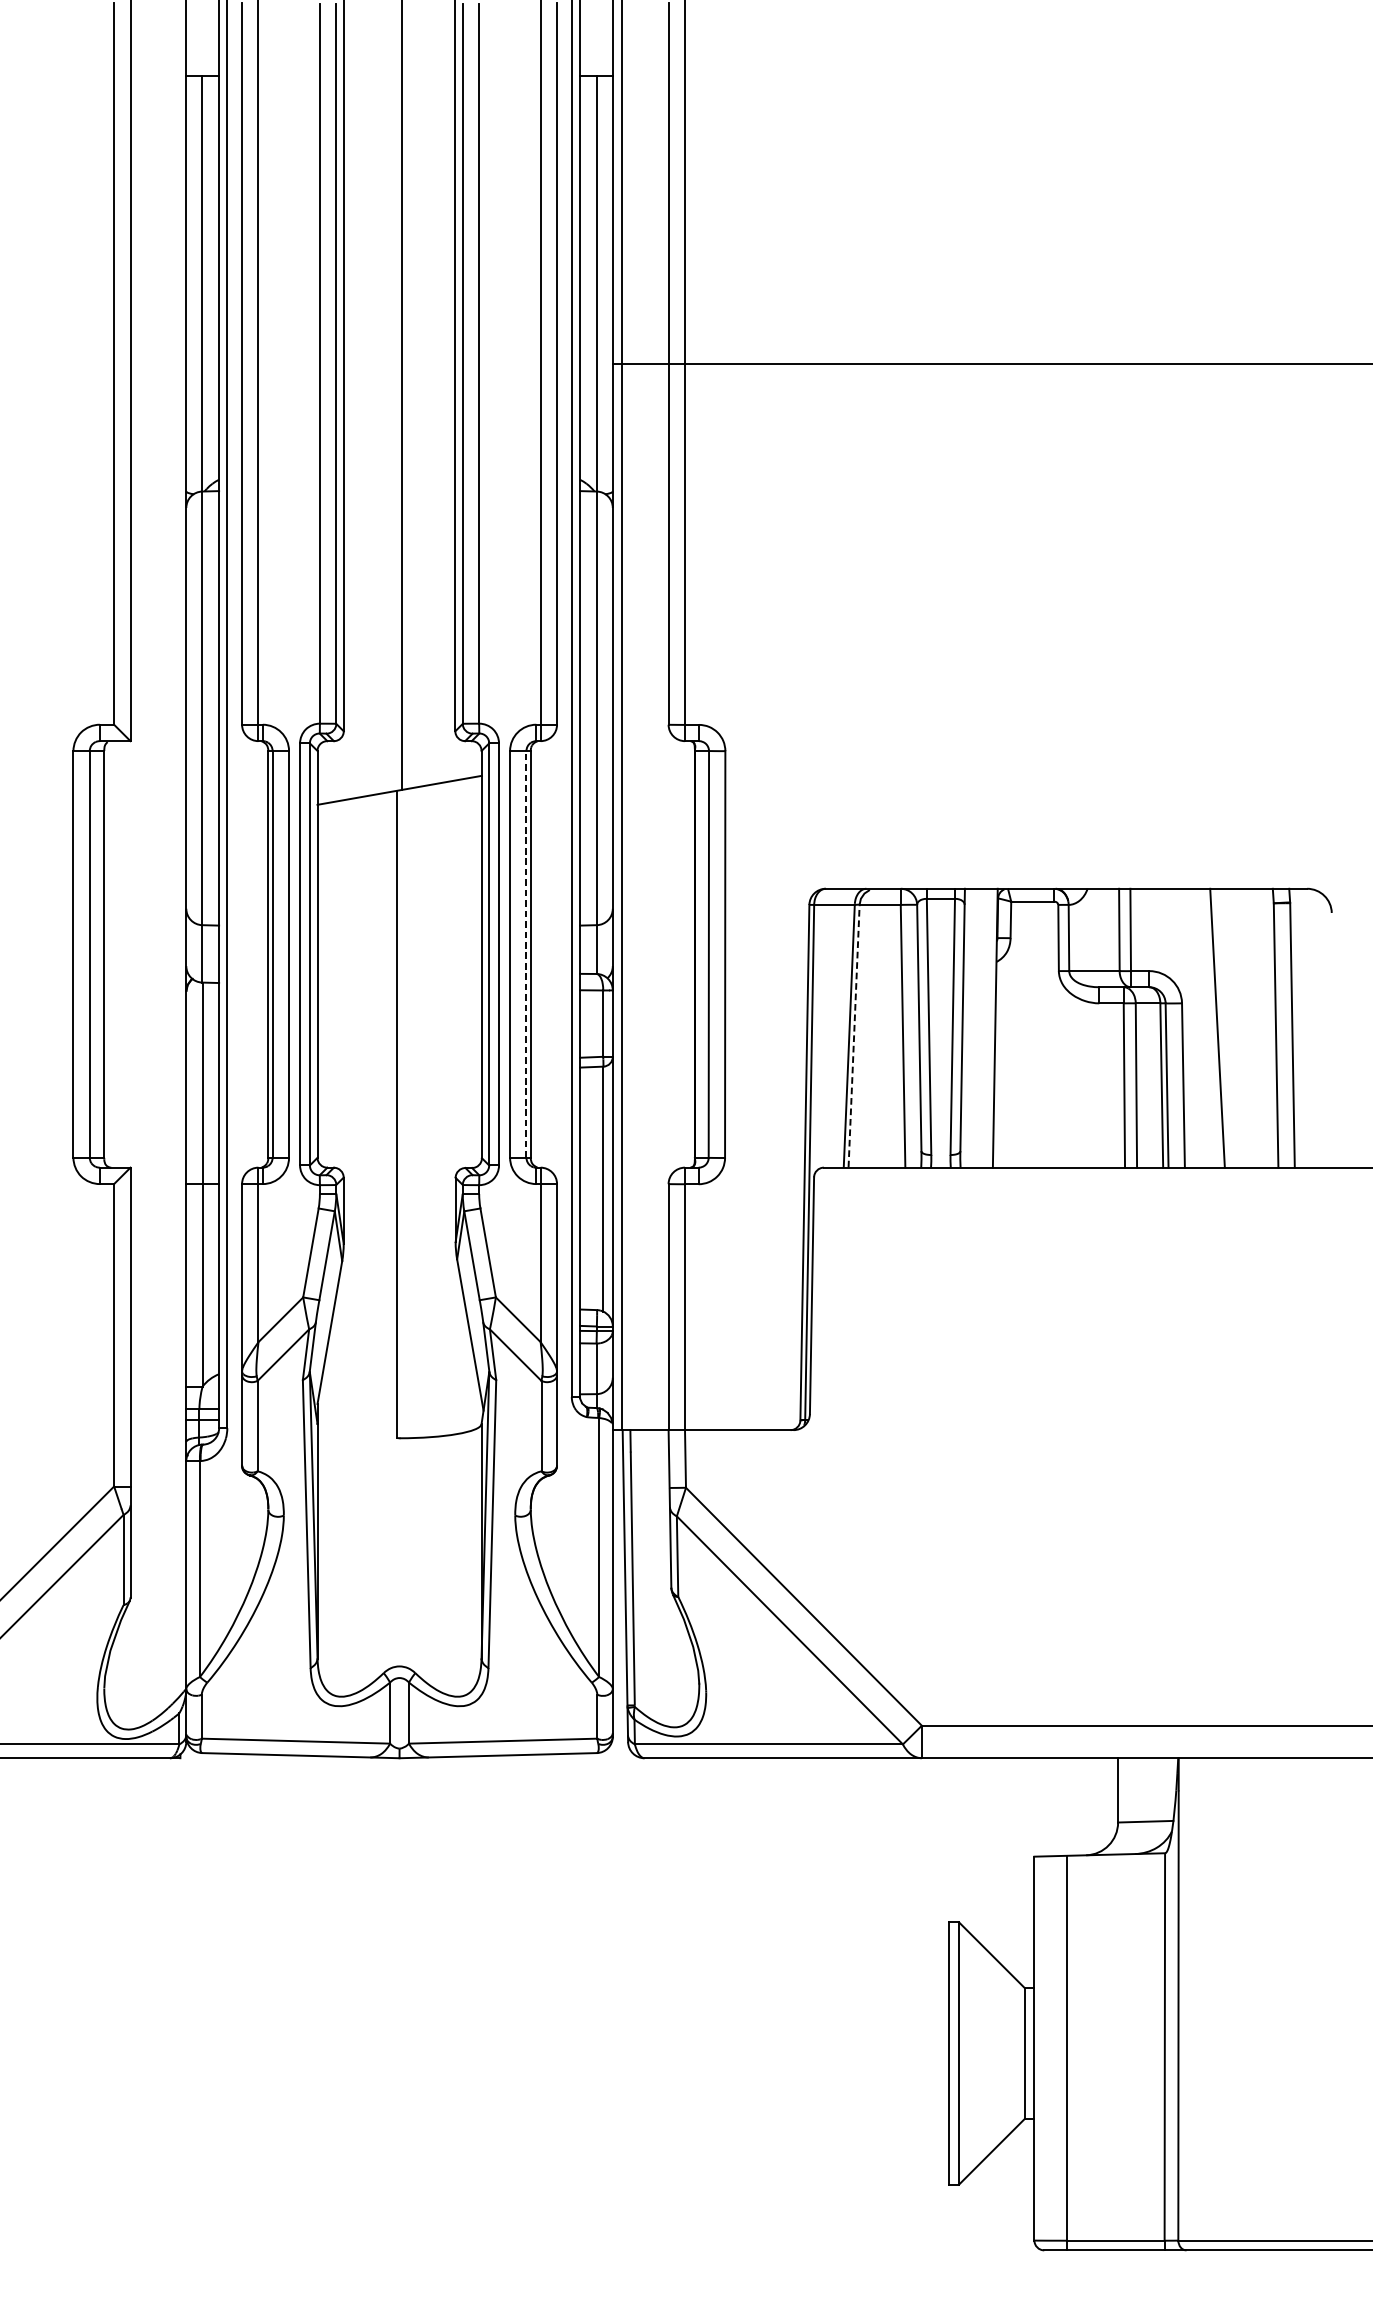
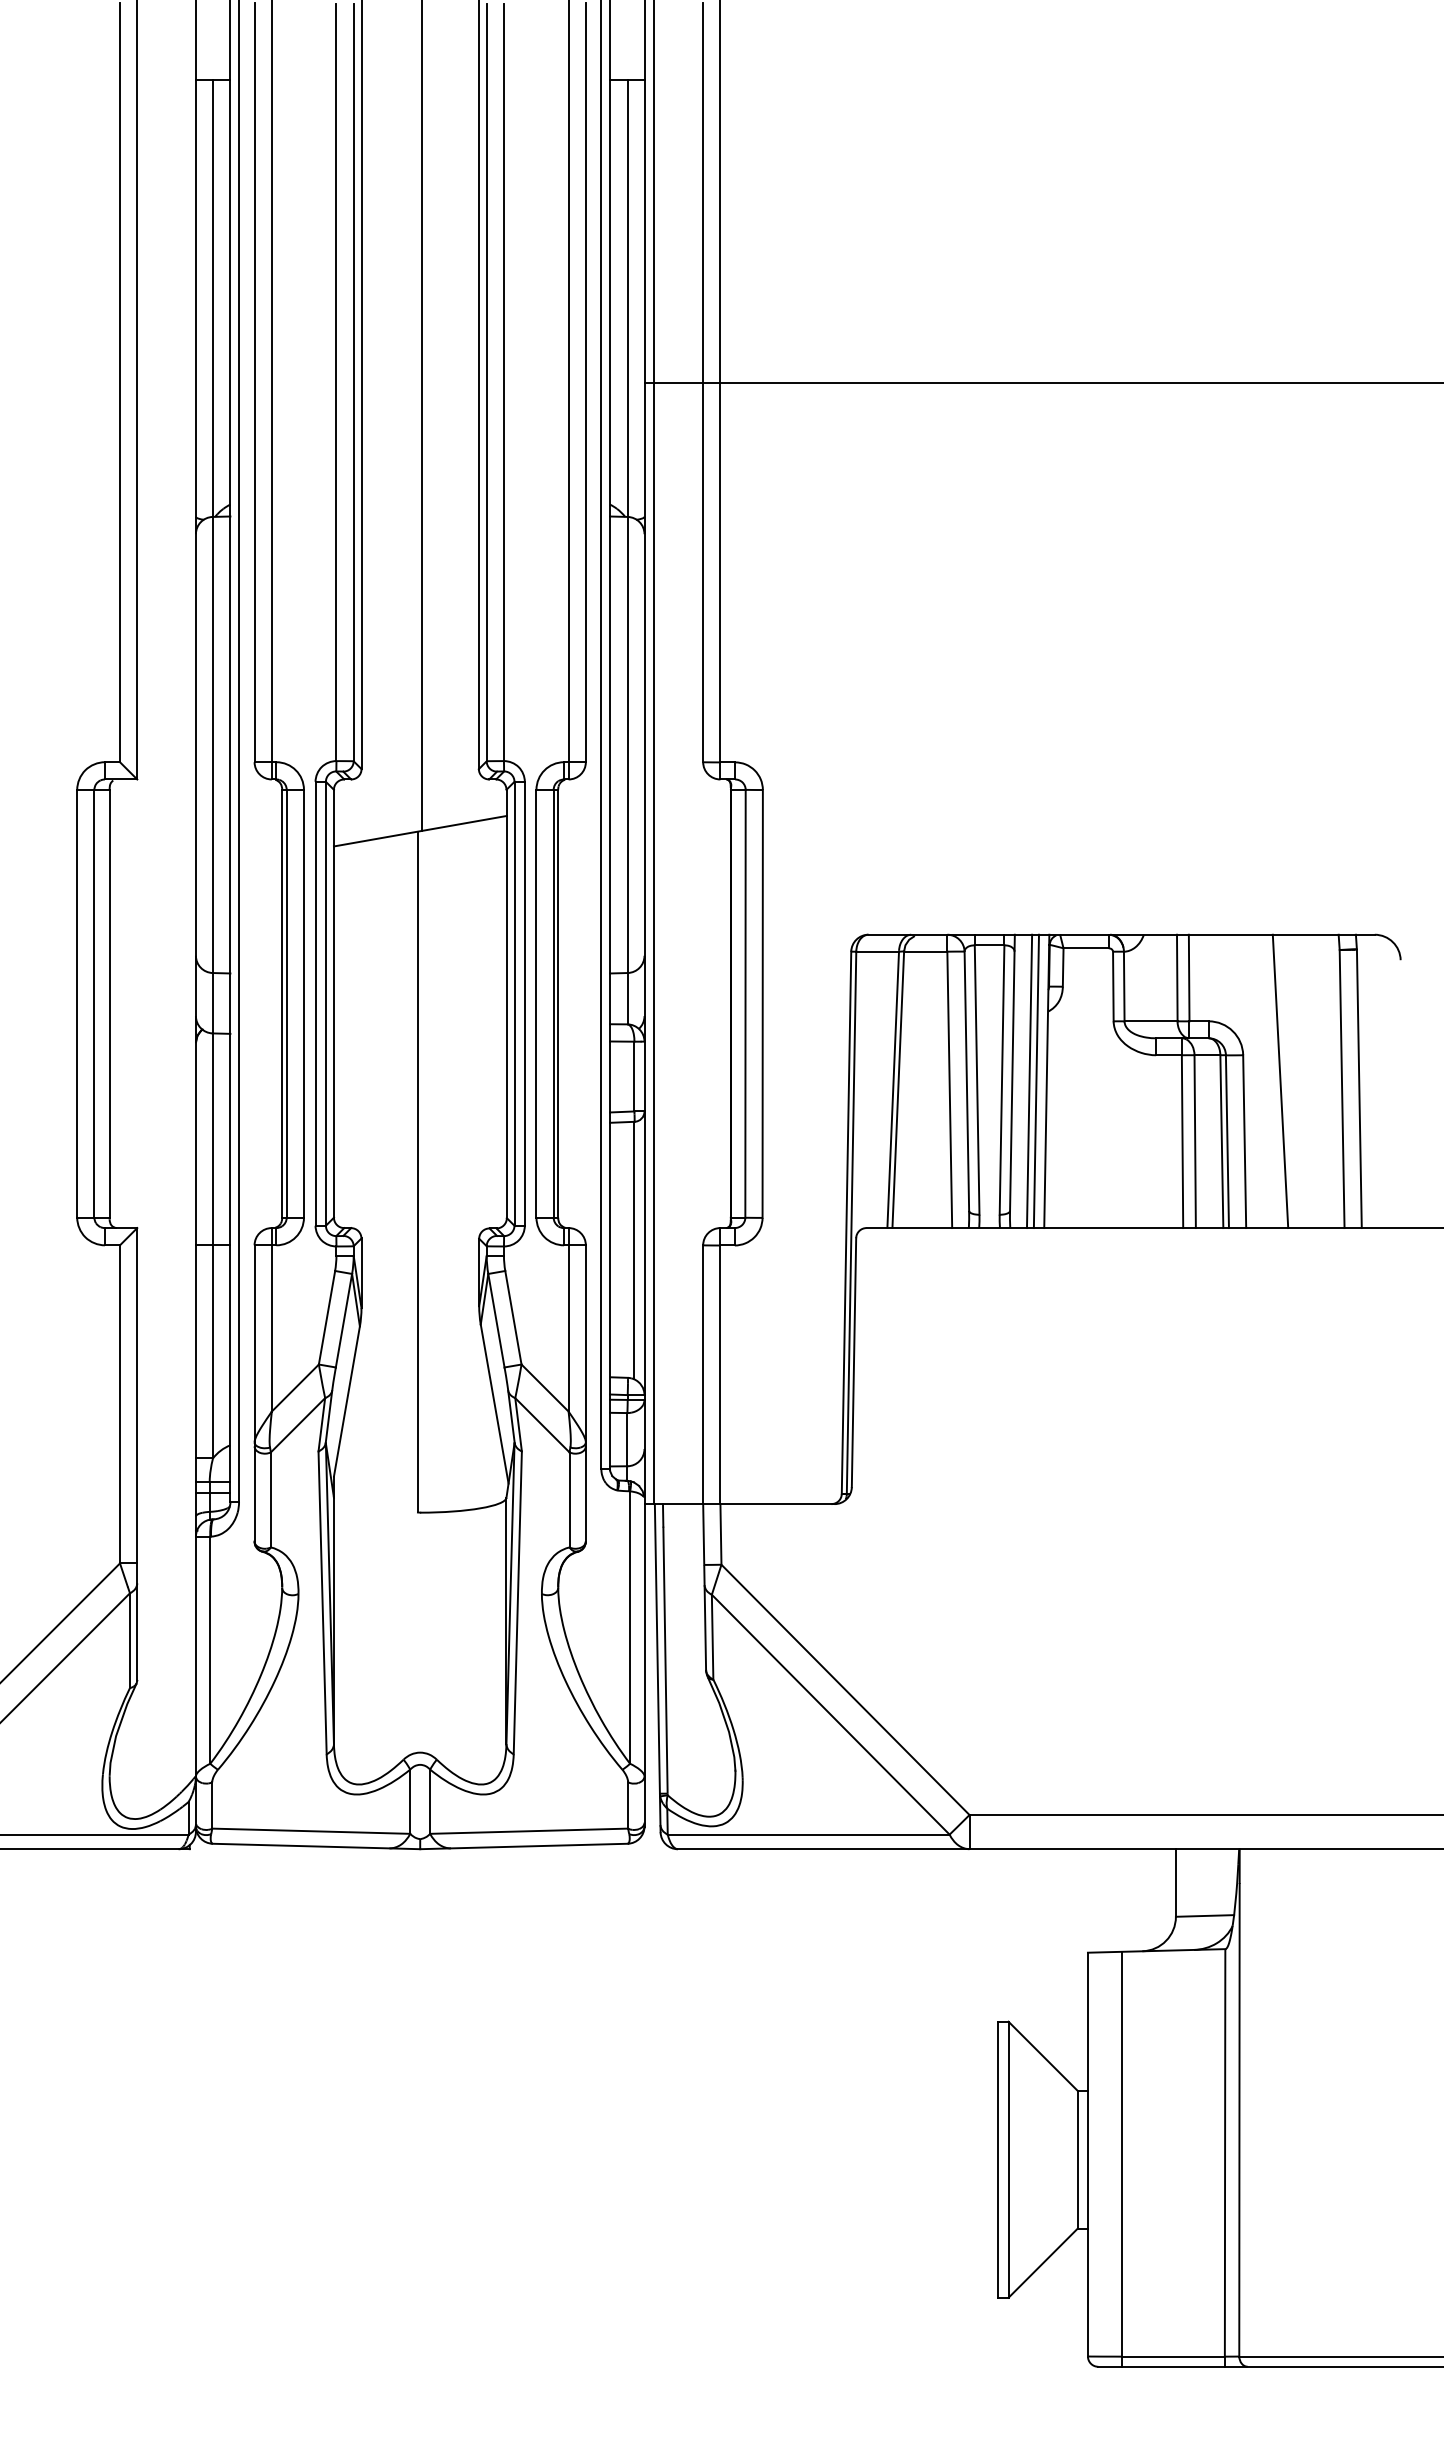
line: (526, 954) -> (553, 1003), dashed -> solid
line: (978, 1028) -> (1029, 1081), added
line: (985, 1028) -> (1036, 1081), added
line: (854, 1035) -> (898, 1089), dashed -> solid

